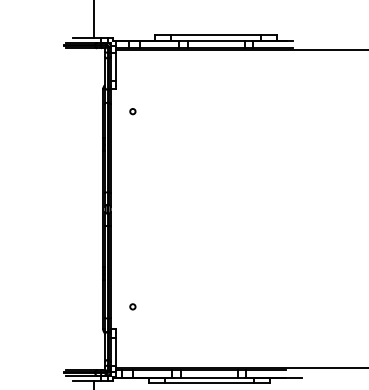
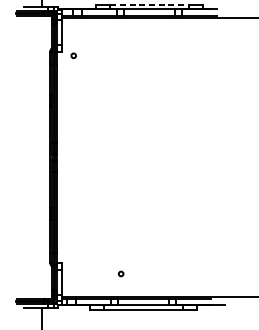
line: (216, 35) -> (149, 4), solid -> dashed
circle: (132, 111) -> (73, 55), moved
circle: (132, 306) -> (120, 273), moved

